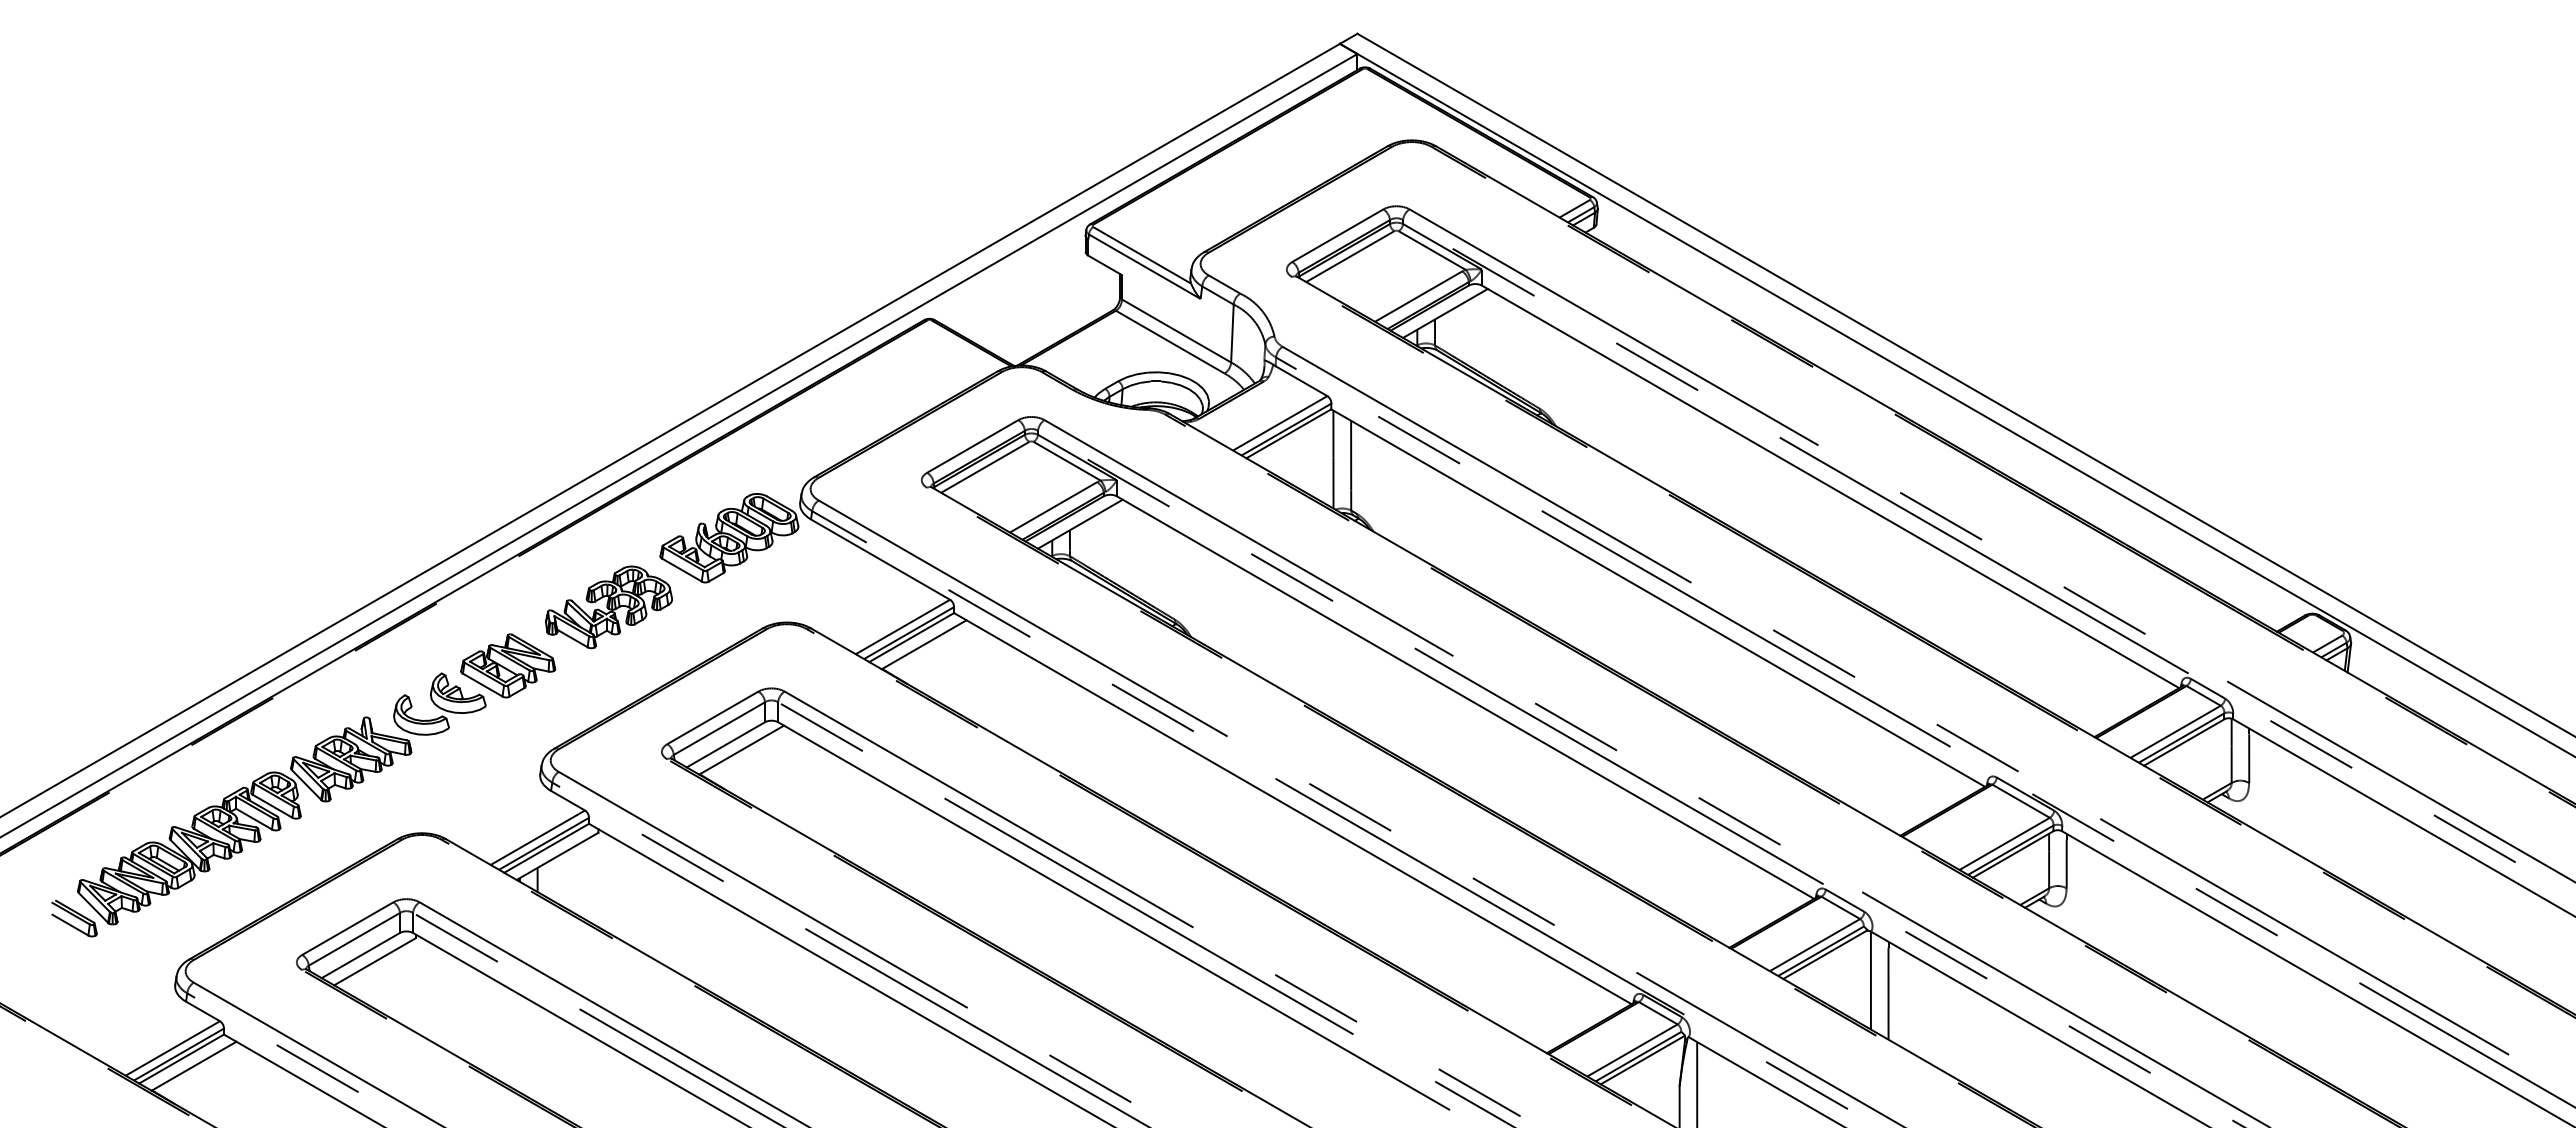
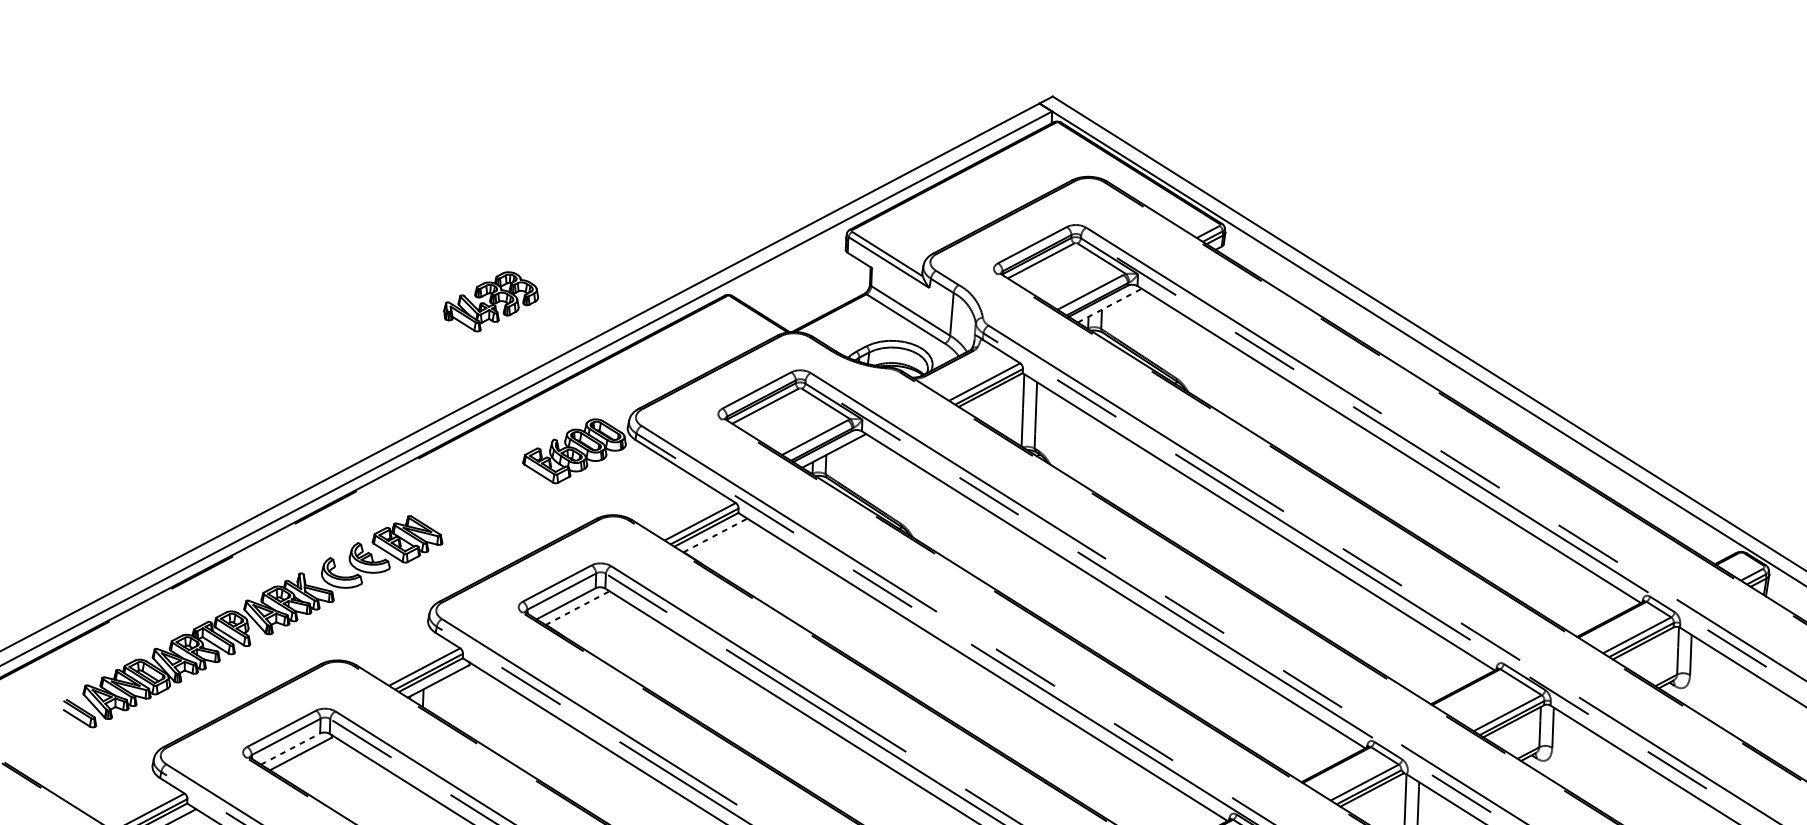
line: (1445, 313) -> (1109, 305), solid -> dashed
part: (608, 607) -> (490, 301), moved
line: (924, 644) -> (715, 535), solid -> dashed
line: (741, 750) -> (577, 608), solid -> dashed
line: (361, 955) -> (291, 749), solid -> dashed

